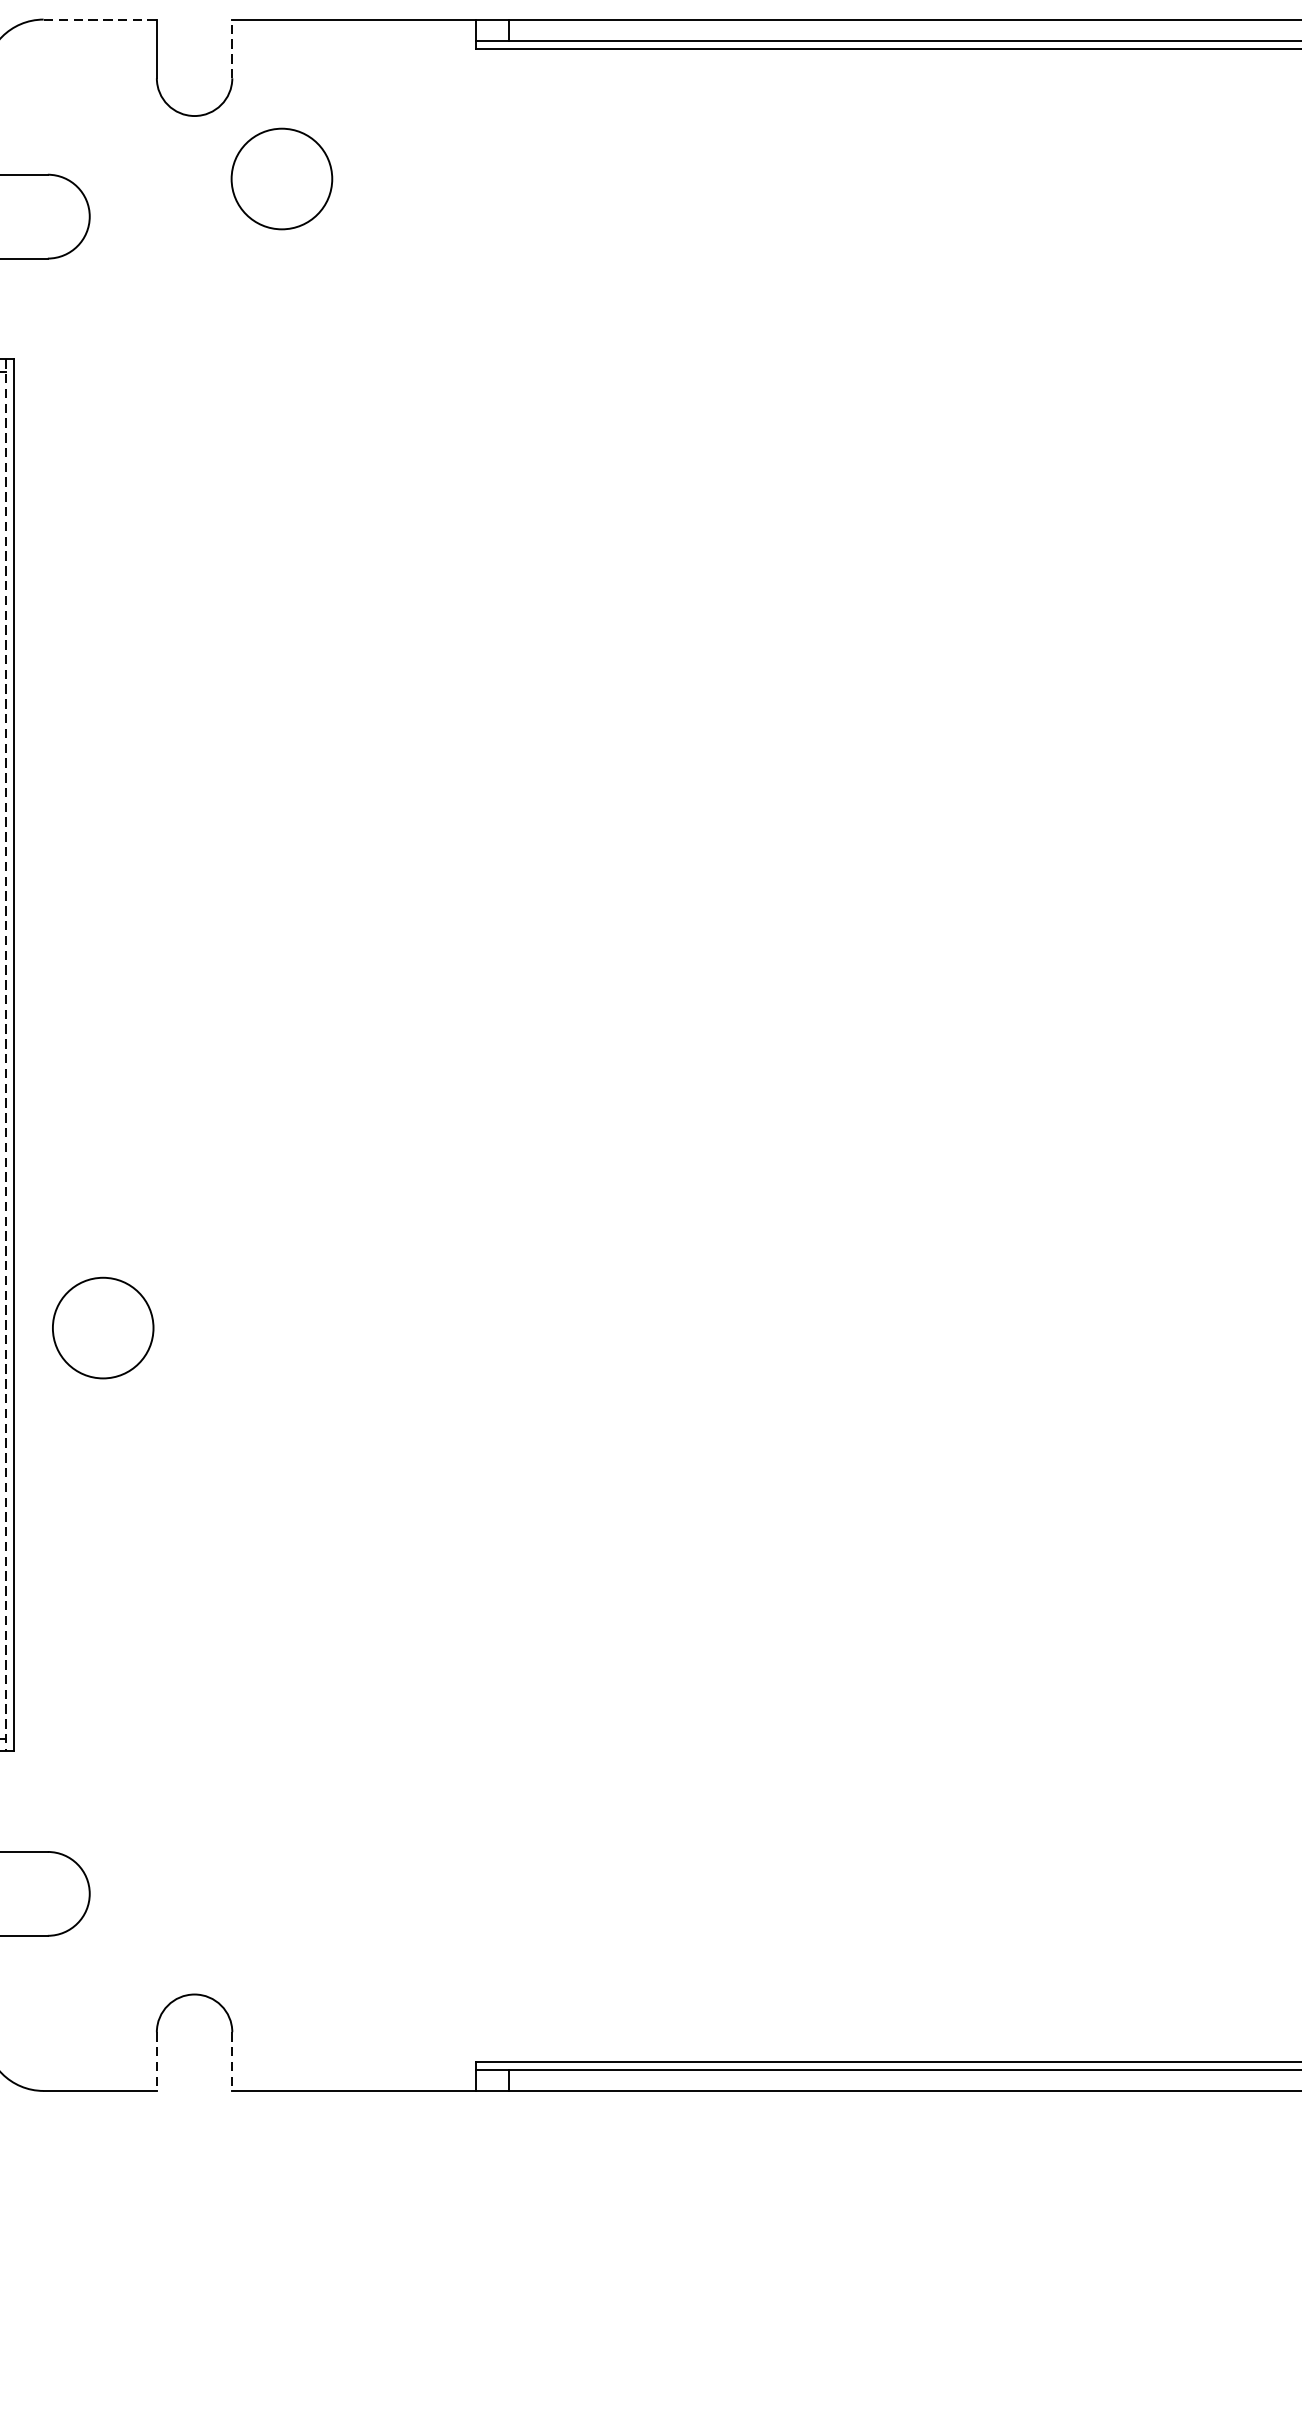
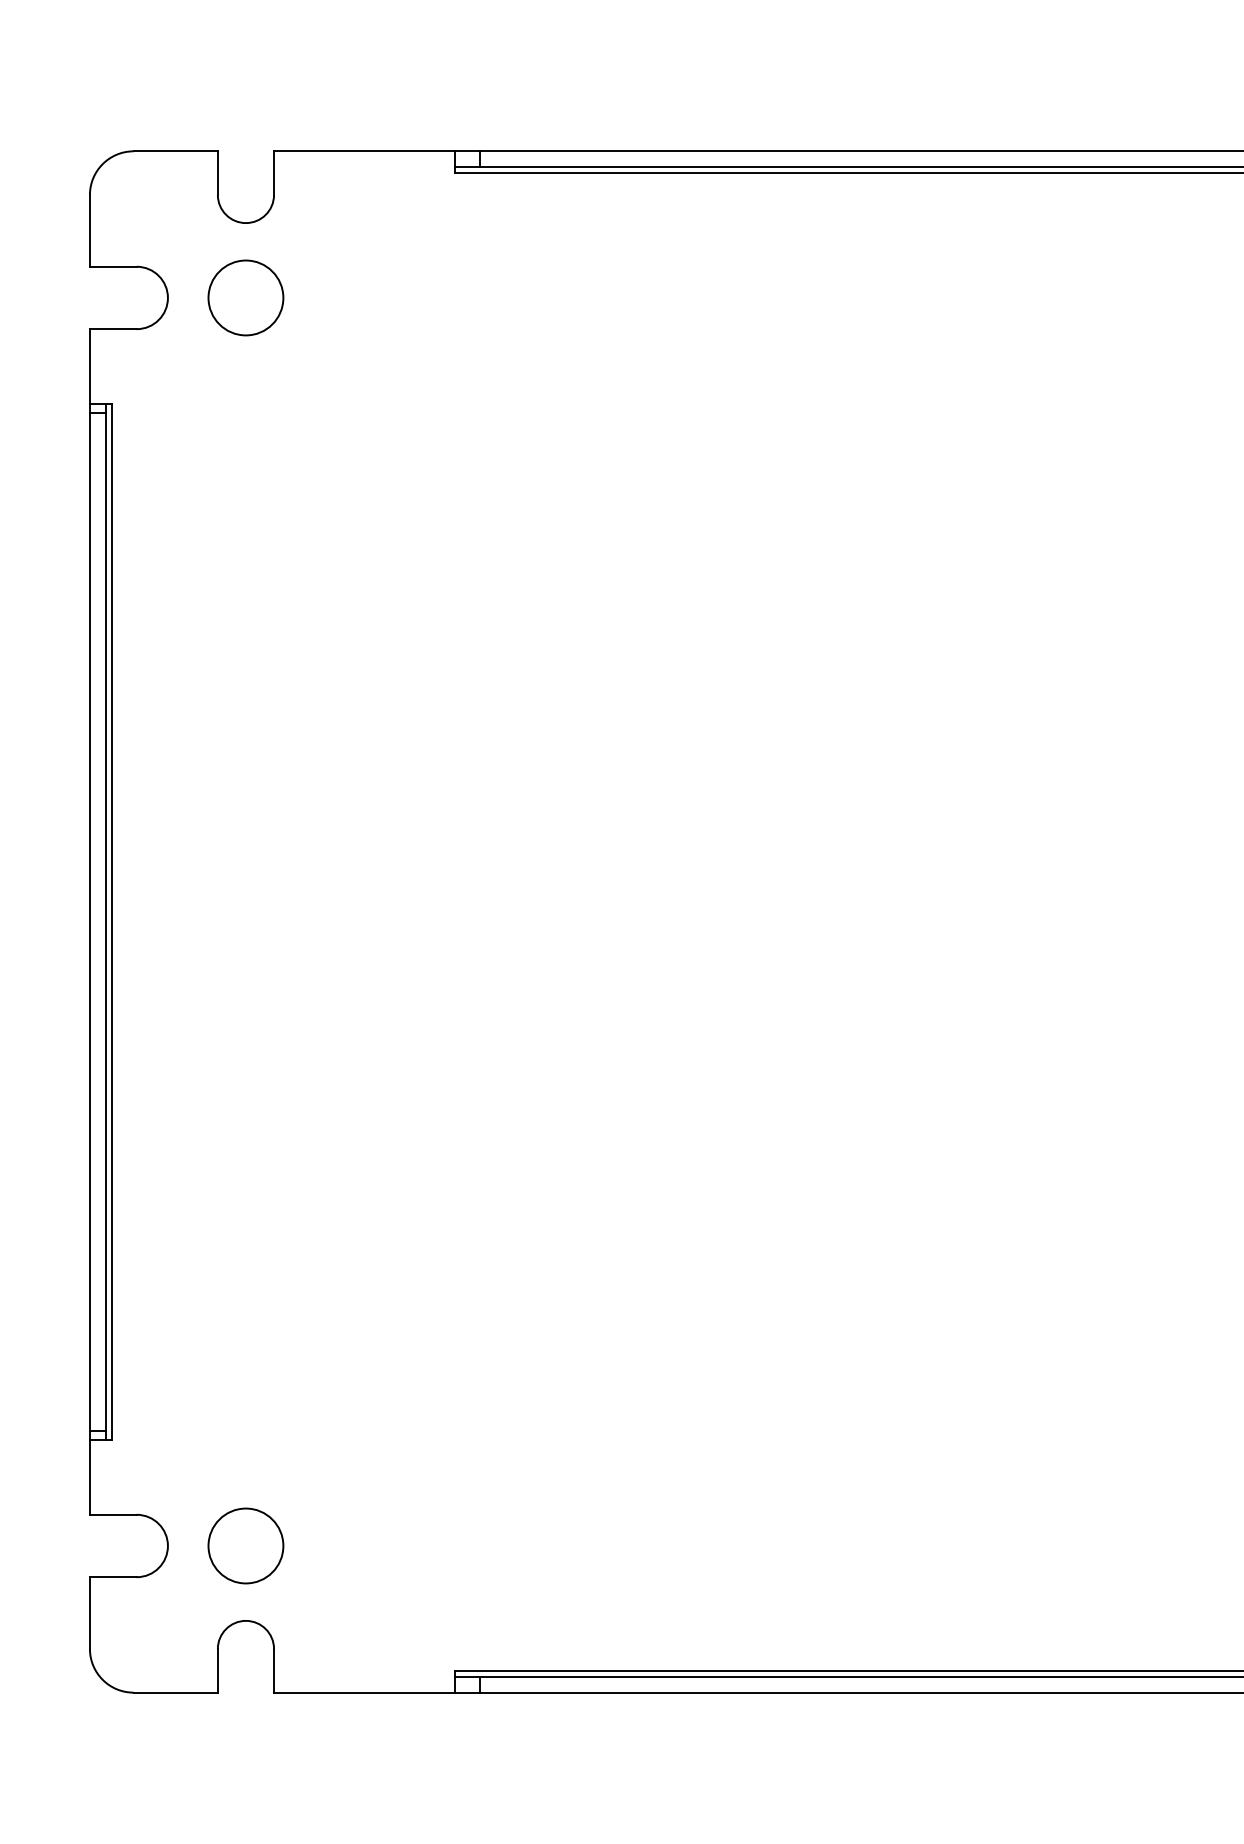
line: (99, 19) -> (175, 151), dashed -> solid
line: (232, 49) -> (274, 173), dashed -> solid
circle: (281, 178) -> (245, 297), moved
line: (5, 1054) -> (105, 921), dashed -> solid
circle: (102, 1327) -> (245, 1545), moved
line: (156, 2061) -> (217, 1670), dashed -> solid
line: (232, 2061) -> (274, 1670), dashed -> solid

